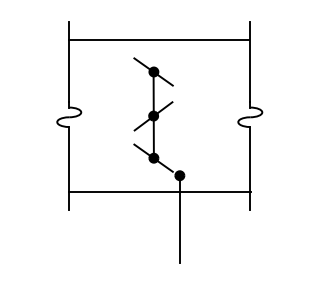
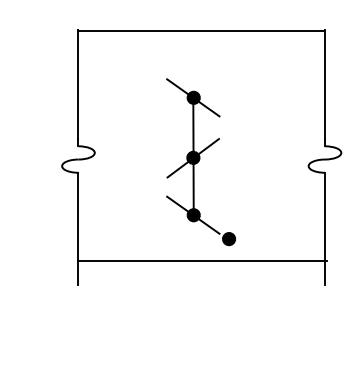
line: (159, 39) -> (201, 30), moved
line: (179, 218) -> (228, 297), removed

